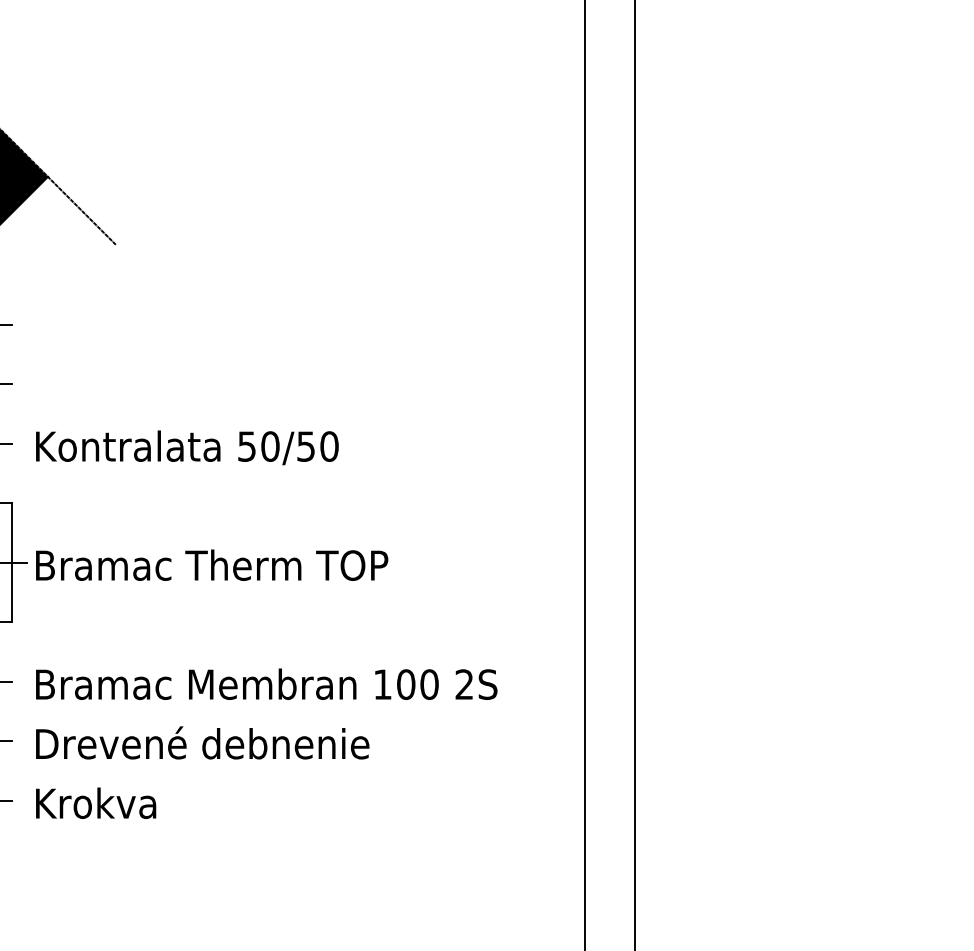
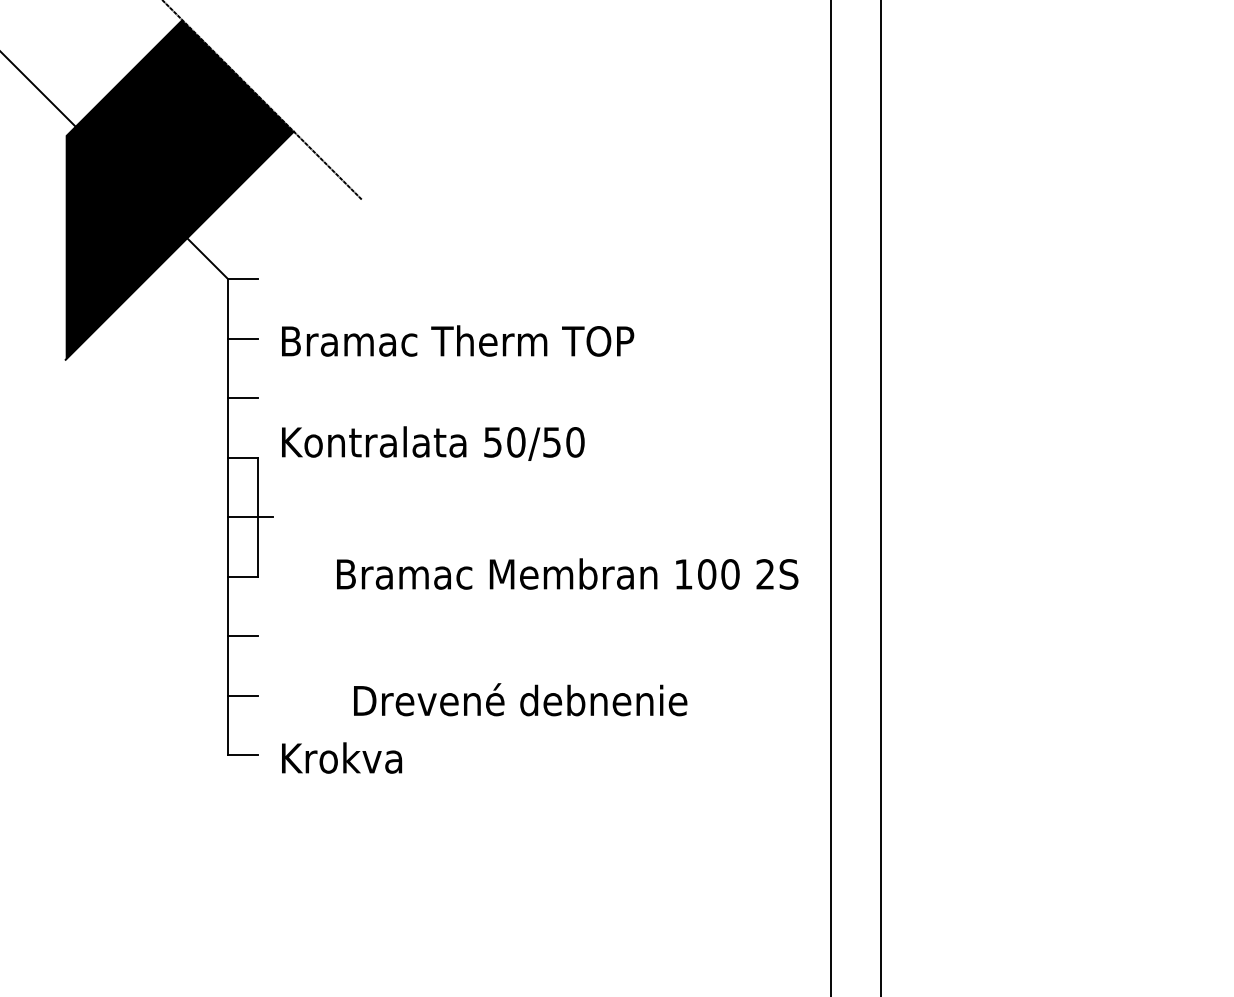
text: (187, 447) -> (433, 443), moved
text: (212, 564) -> (458, 340), moved
text: (266, 683) -> (567, 573), moved
text: (202, 742) -> (520, 699), moved

